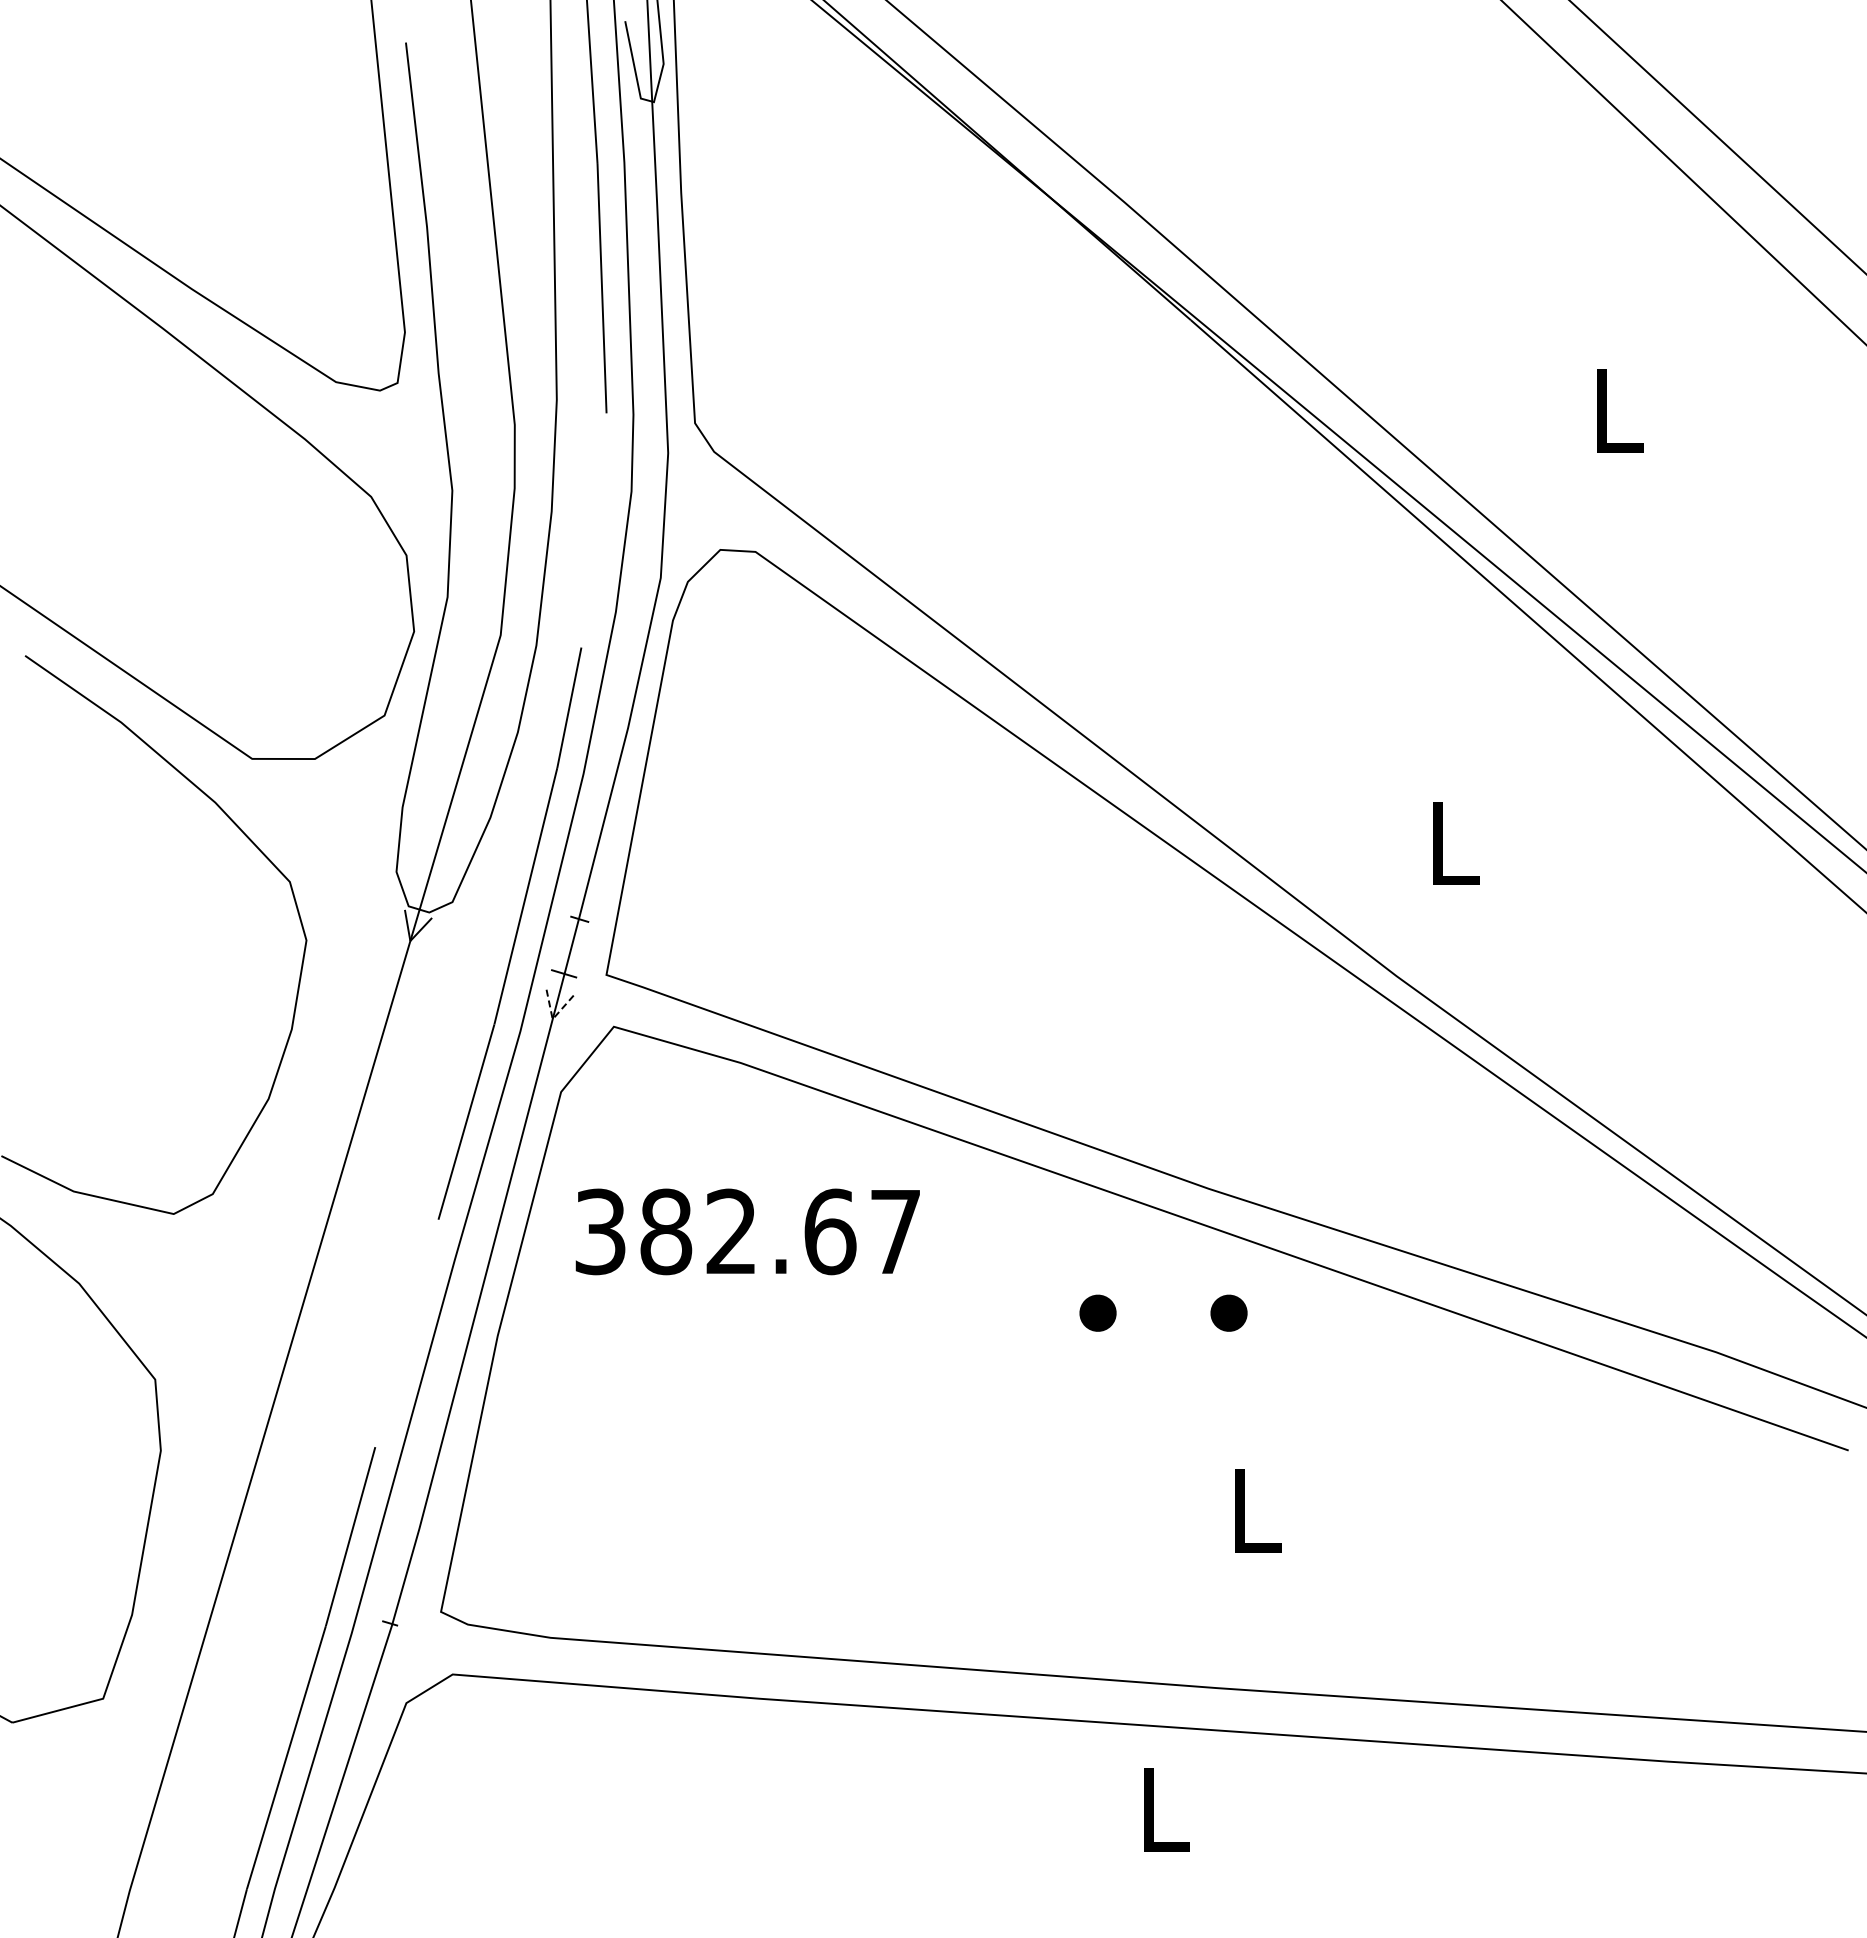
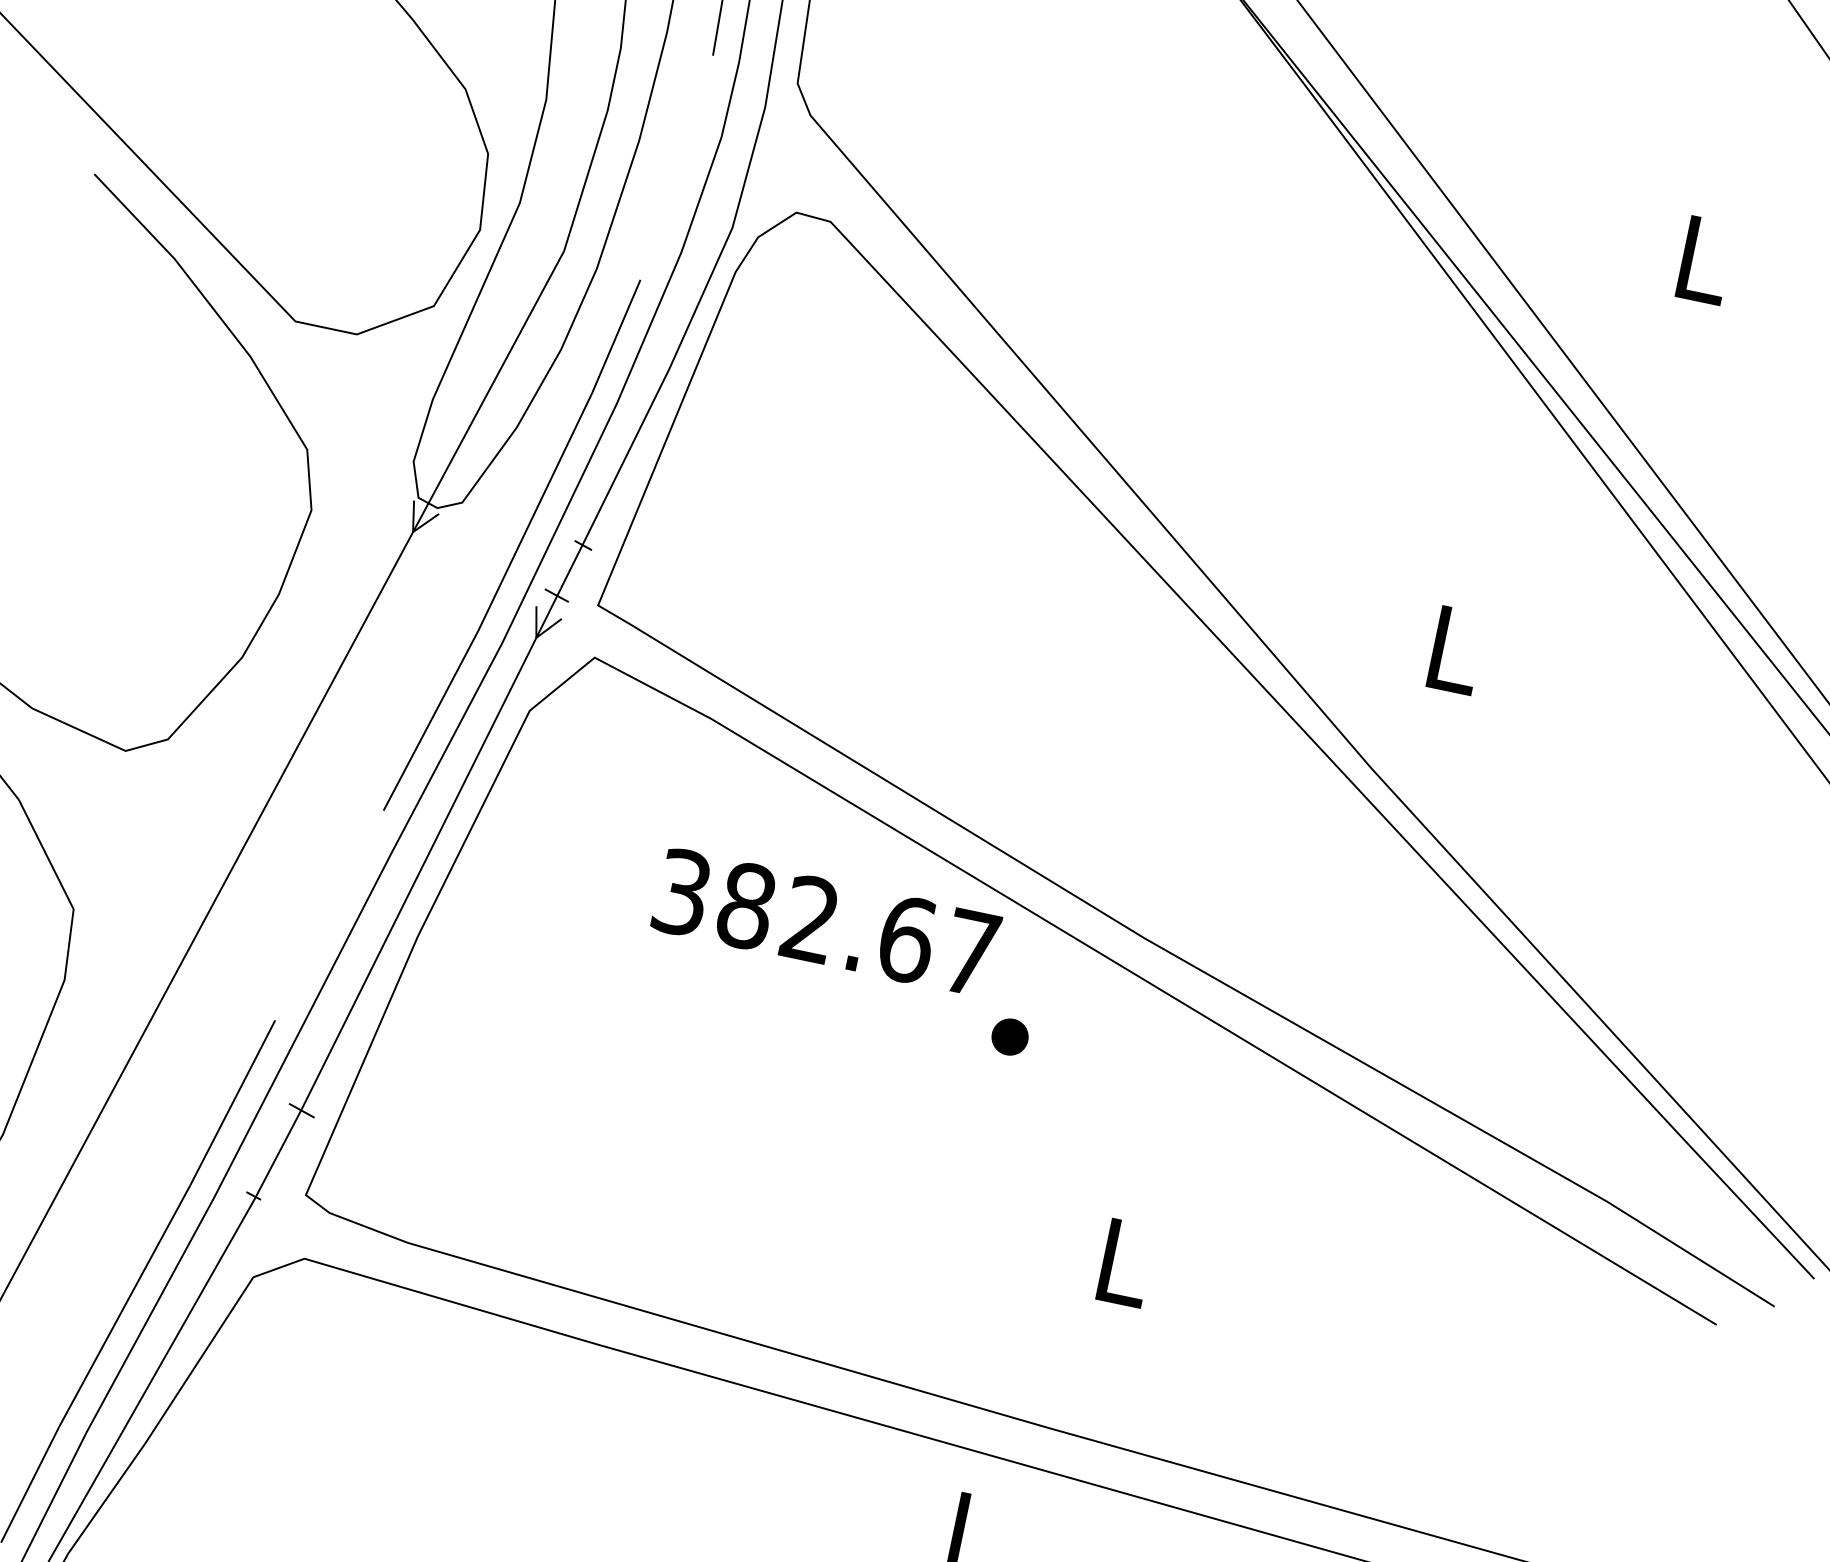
line: (552, 1019) -> (536, 637), dashed -> solid
text: (747, 1231) -> (826, 922), moved
part: (1228, 1312) -> (1137, 1063), removed
line: (419, 1529) -> (301, 1110), added

